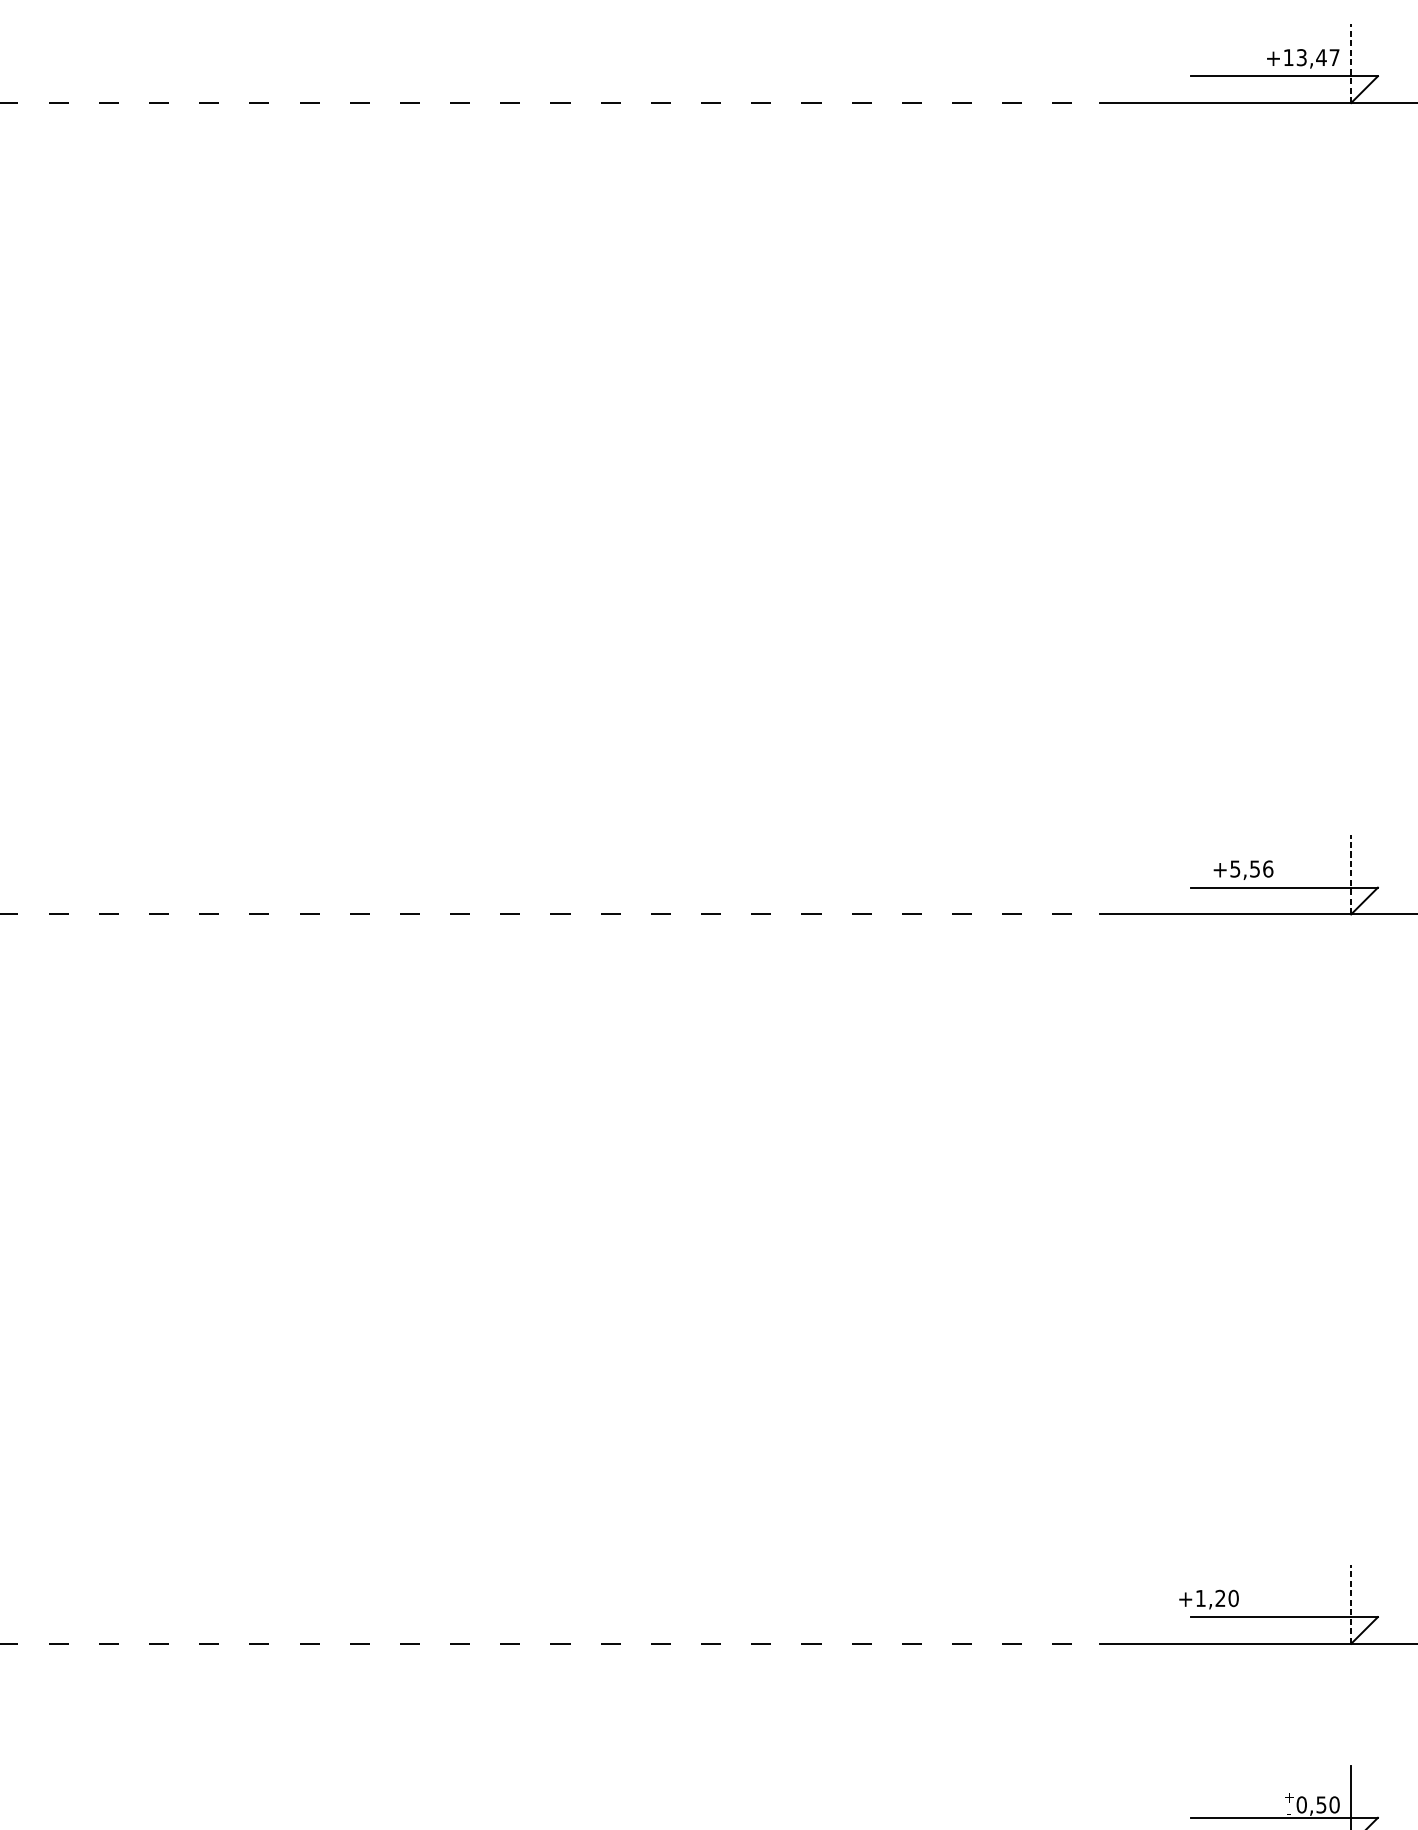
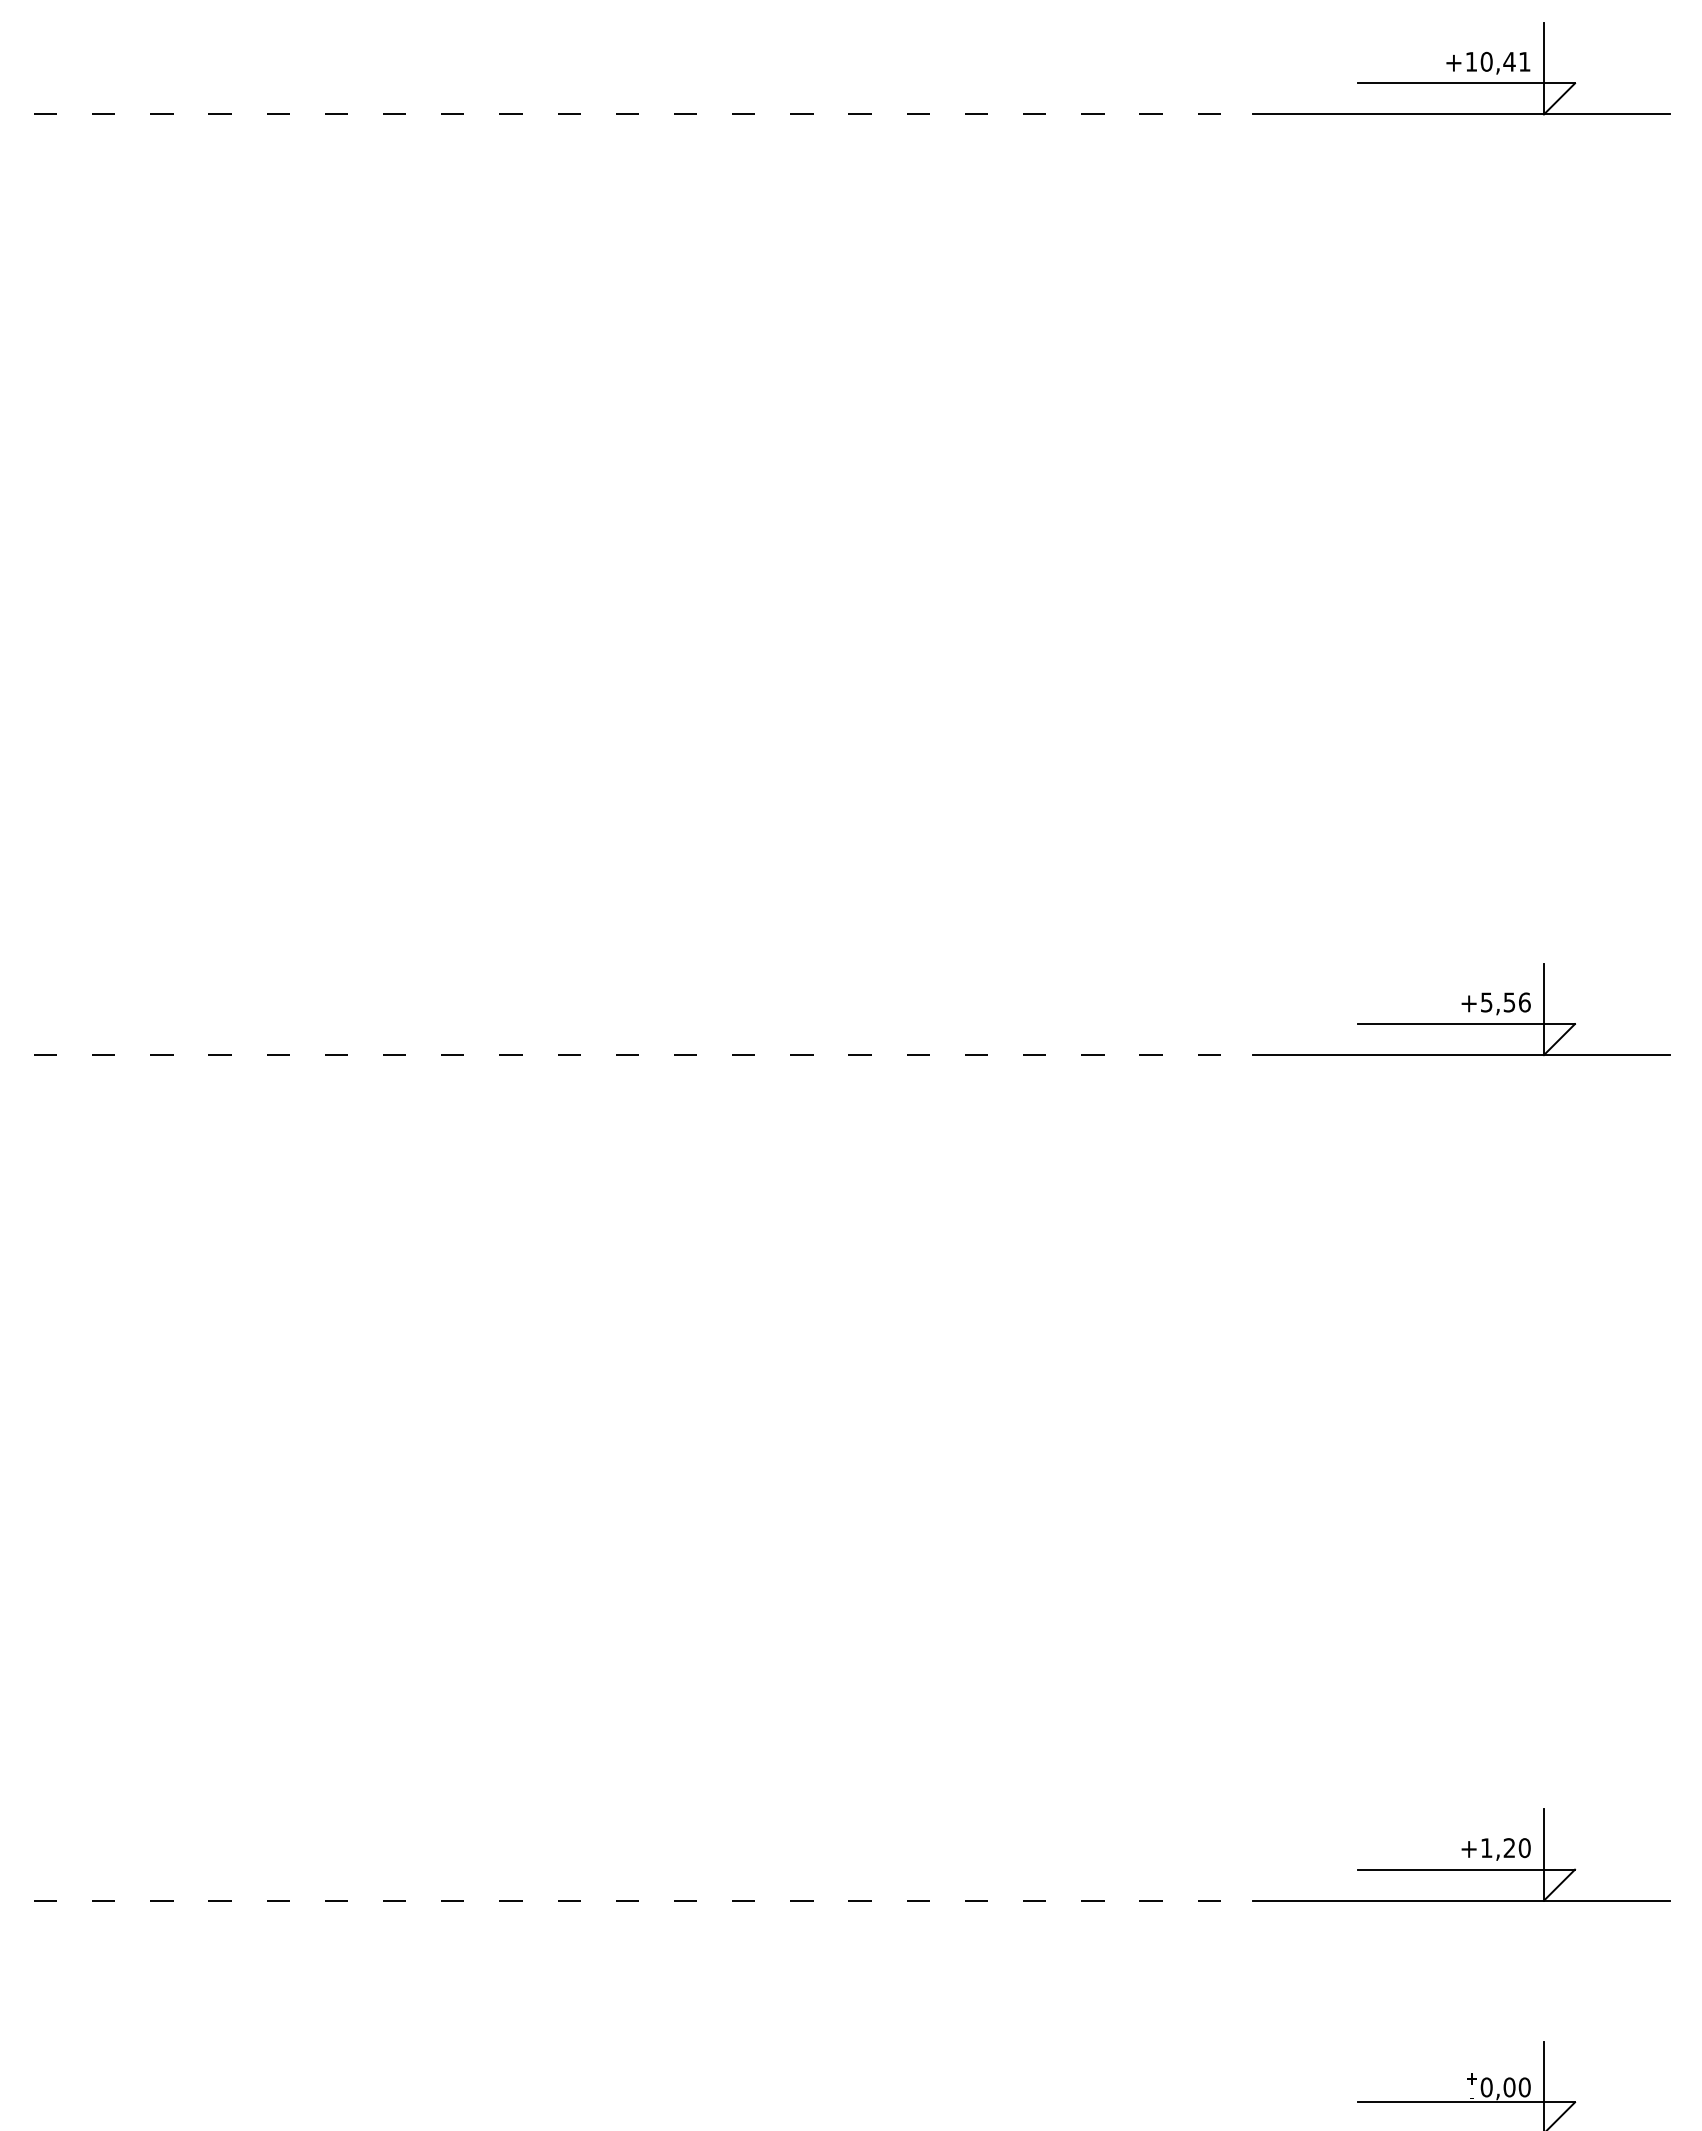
text: (1317, 57) -> (1505, 61), +13,47 -> +10,41
line: (1350, 63) -> (1543, 68), dashed -> solid
text: (1242, 869) -> (1495, 1003), moved
line: (1350, 875) -> (1543, 1009), dashed -> solid
text: (1208, 1599) -> (1495, 1849), moved
line: (1350, 1603) -> (1543, 1854), dashed -> solid
text: (1321, 1804) -> (1509, 2087), 0,50 -> 0,00

